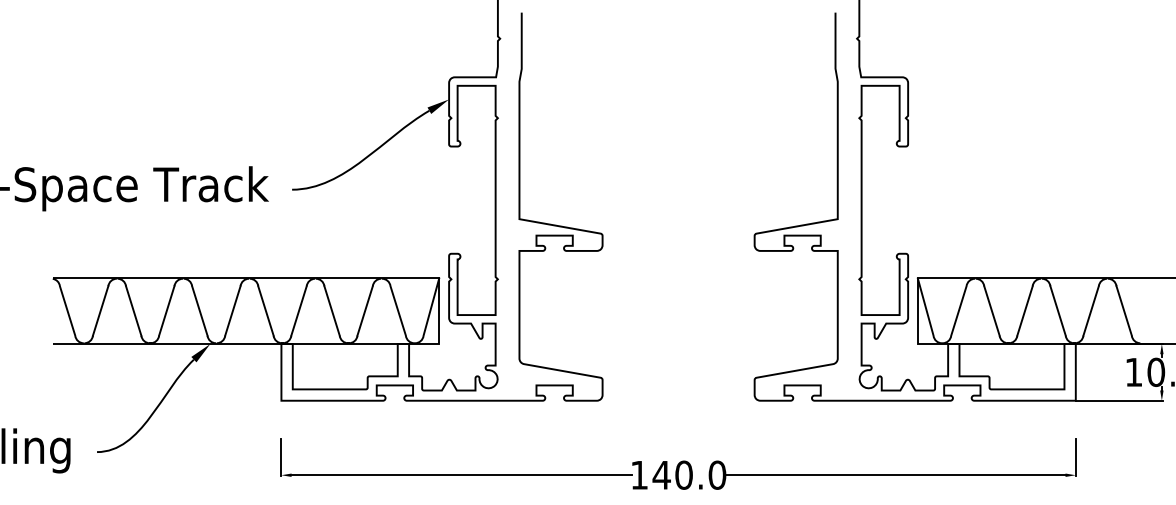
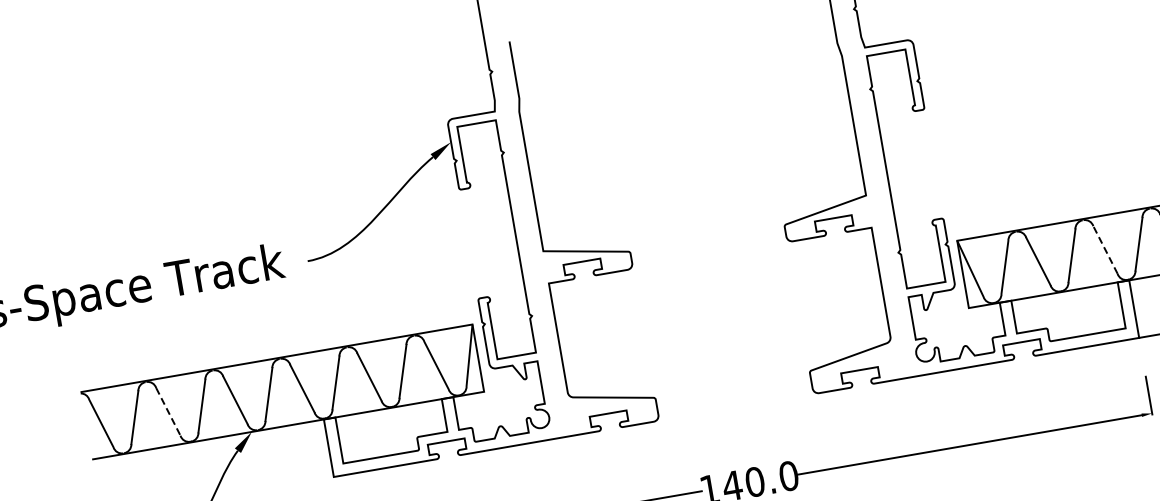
line: (133, 310) -> (168, 411), solid -> dashed
line: (1058, 310) -> (1105, 249), solid -> dashed

